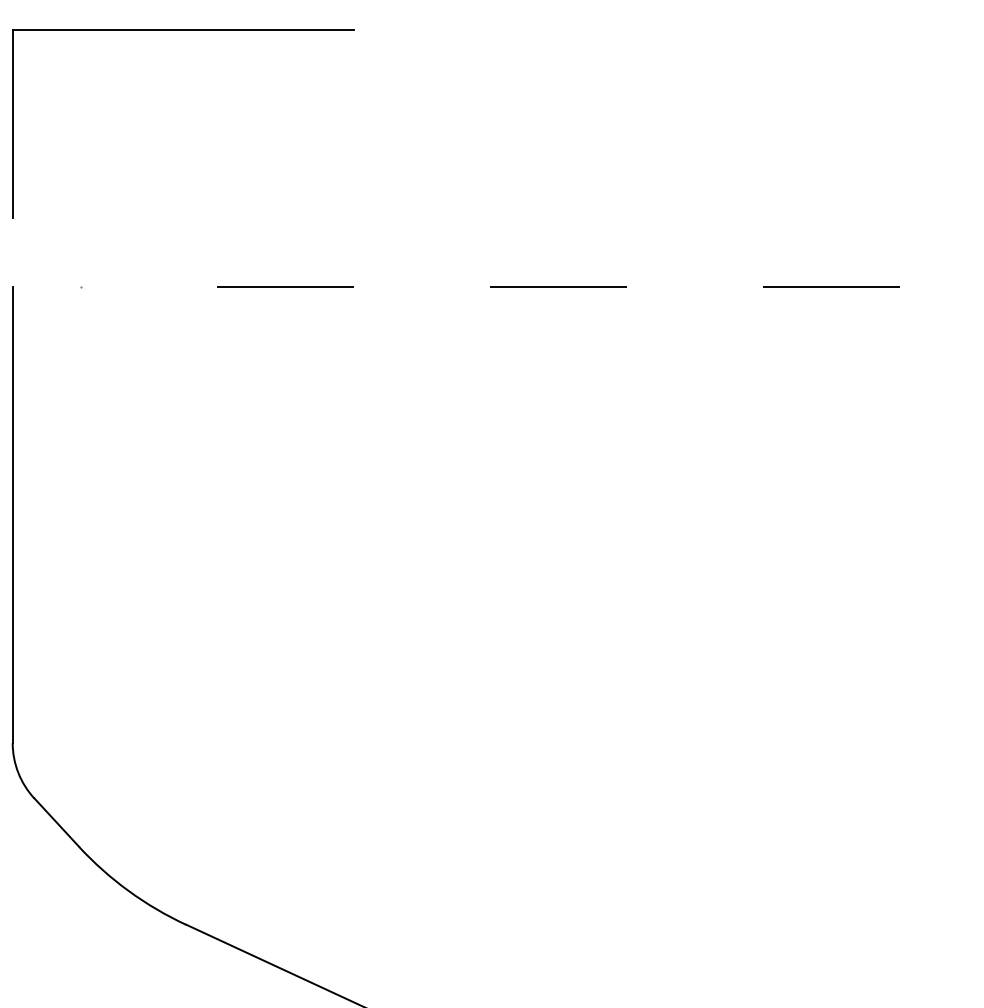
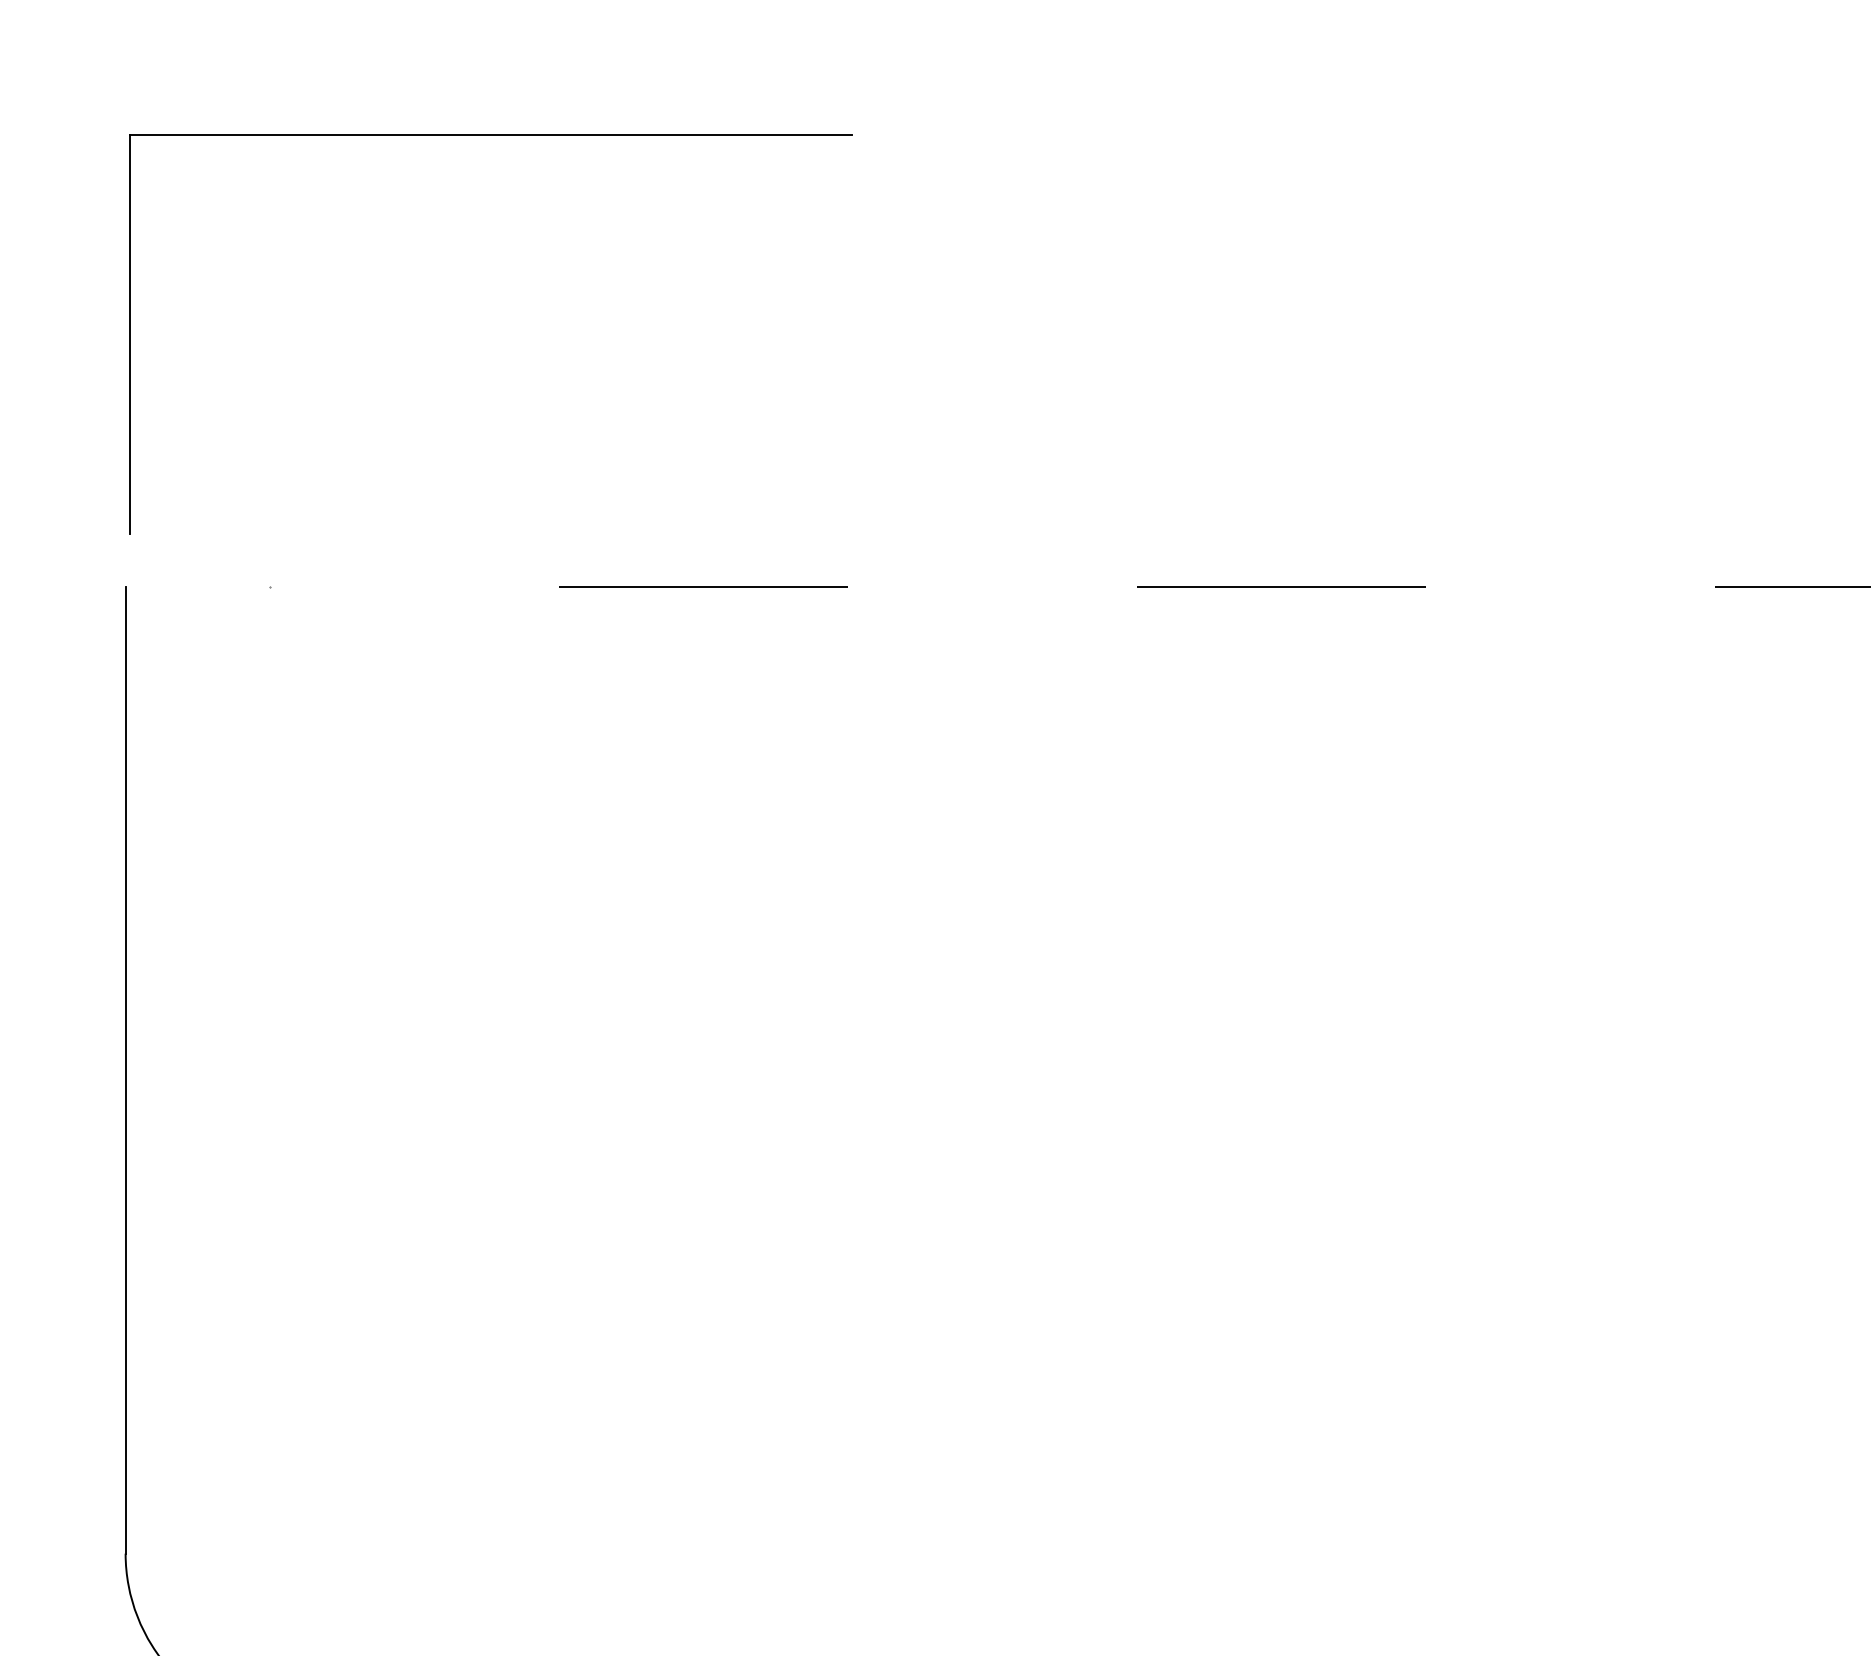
part: (183, 30) -> (491, 136), moved

